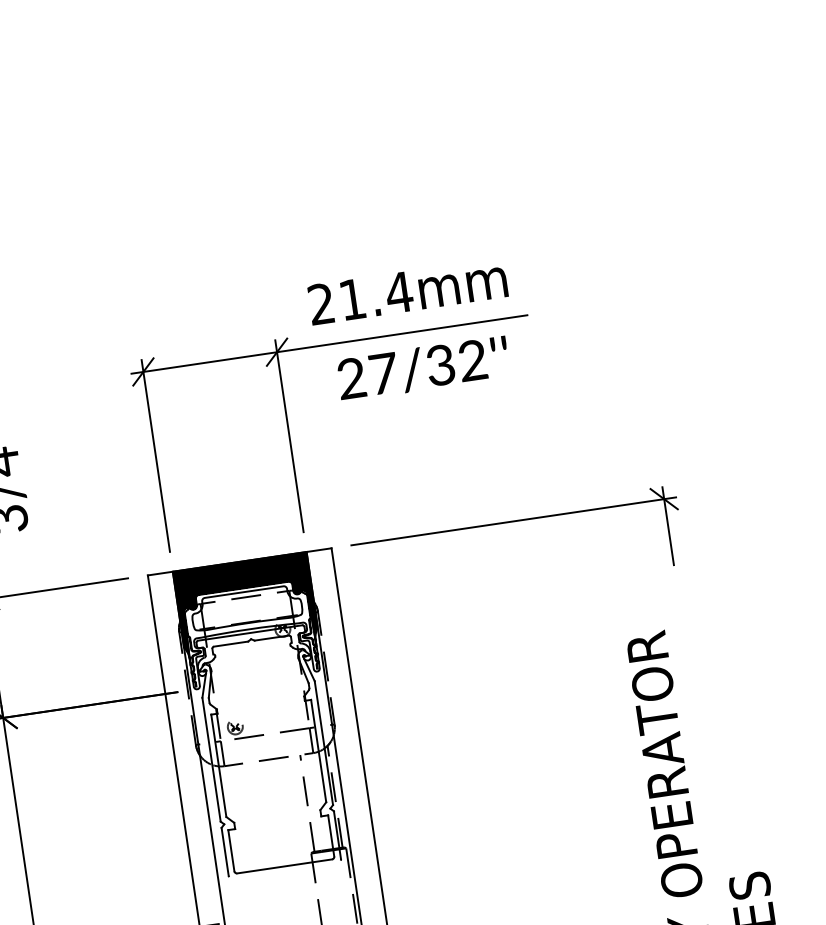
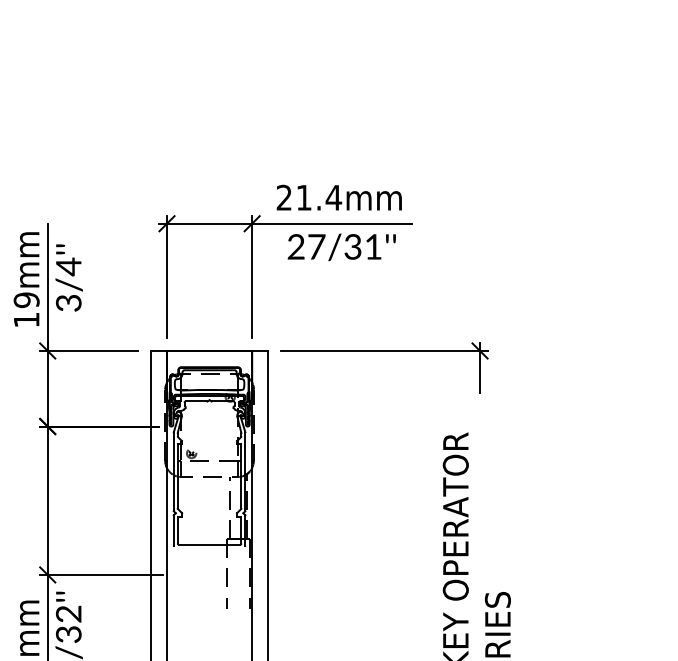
text: (472, 359) -> (373, 246), 27/32''\f] -> 27/31''\f]
fill: (245, 605) -> (209, 378), removed

